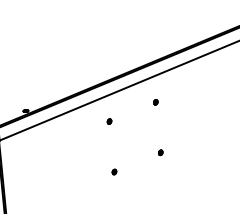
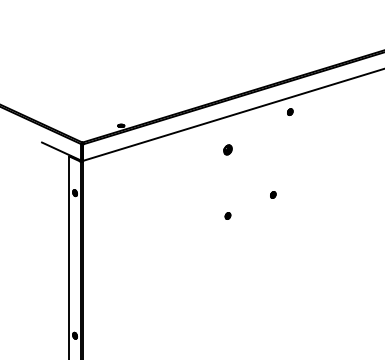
part: (155, 101) -> (290, 111), moved
part: (109, 121) -> (227, 150), size x1.6
part: (160, 152) -> (273, 194), moved

